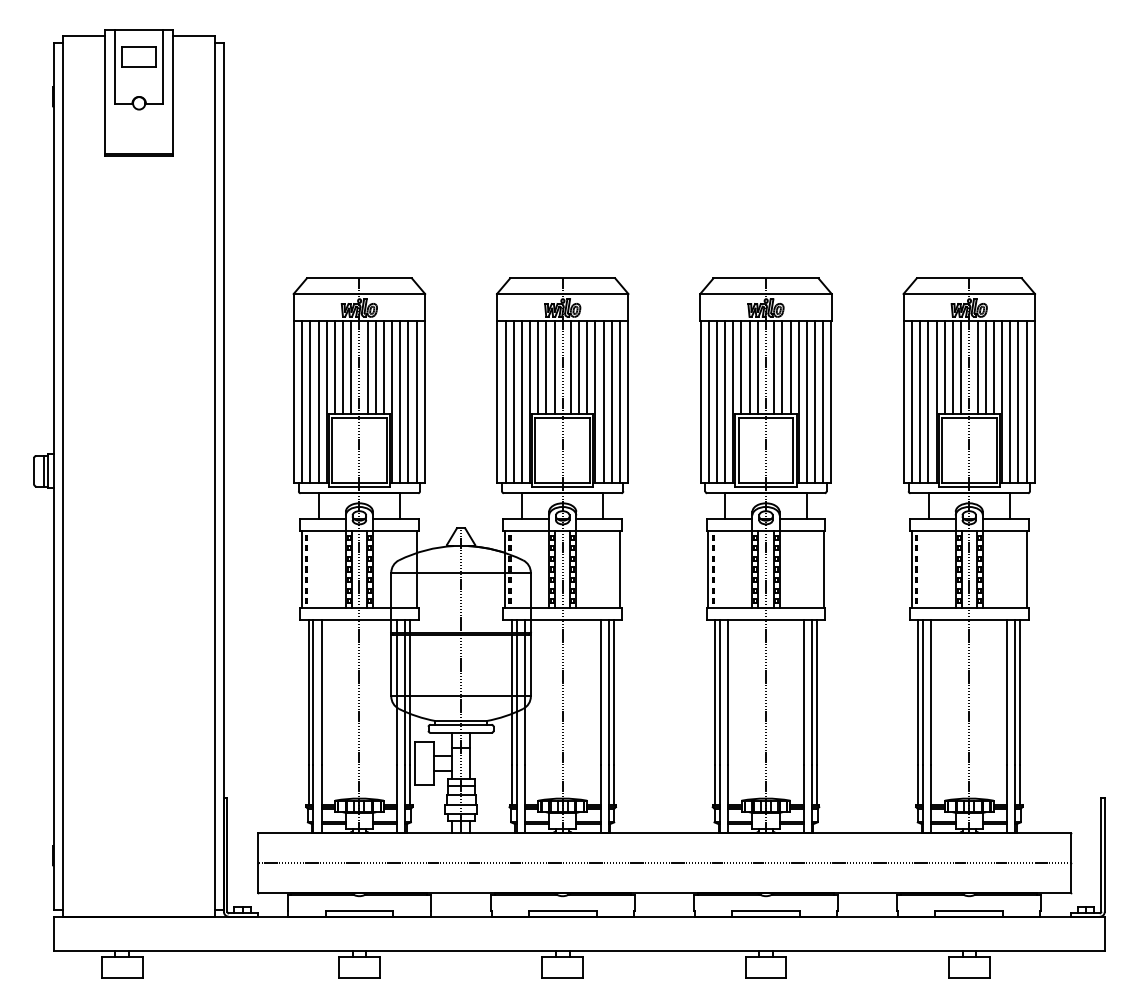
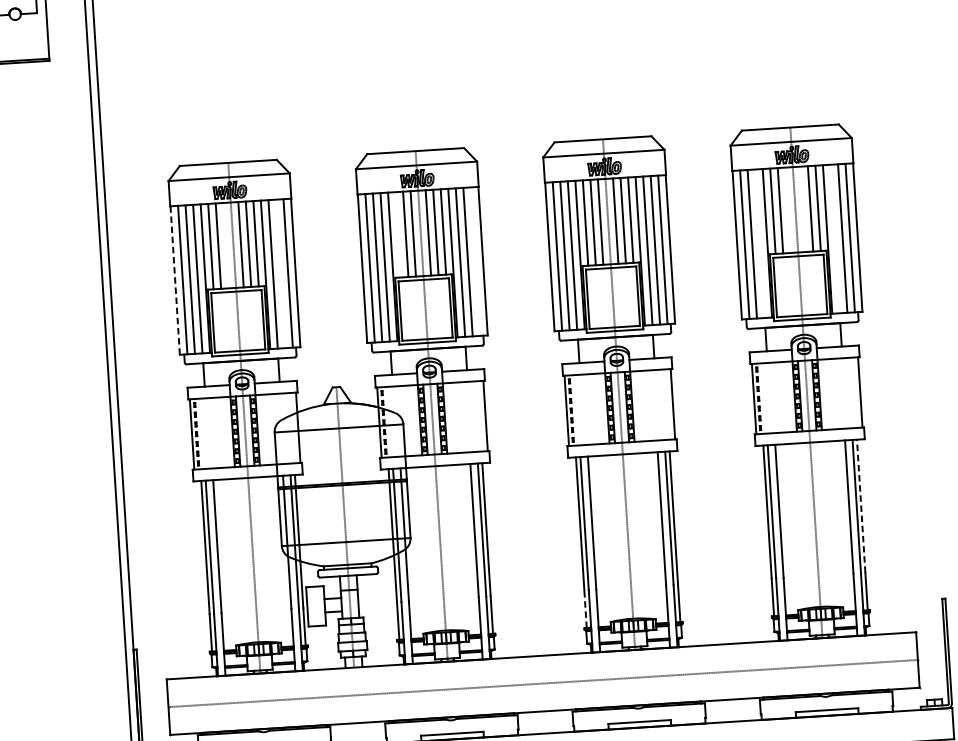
line: (351, 367) -> (226, 245), removed
line: (538, 367) -> (398, 234), removed
line: (961, 367) -> (788, 210), removed
line: (977, 367) -> (803, 209), removed
line: (408, 401) -> (280, 273), removed
line: (619, 401) -> (475, 261), removed
line: (928, 401) -> (759, 243), removed
line: (1010, 401) -> (835, 238), removed
line: (294, 402) -> (175, 280), solid -> dashed
line: (1020, 692) -> (861, 506), solid -> dashed
line: (715, 784) -> (585, 608), solid -> dashed

